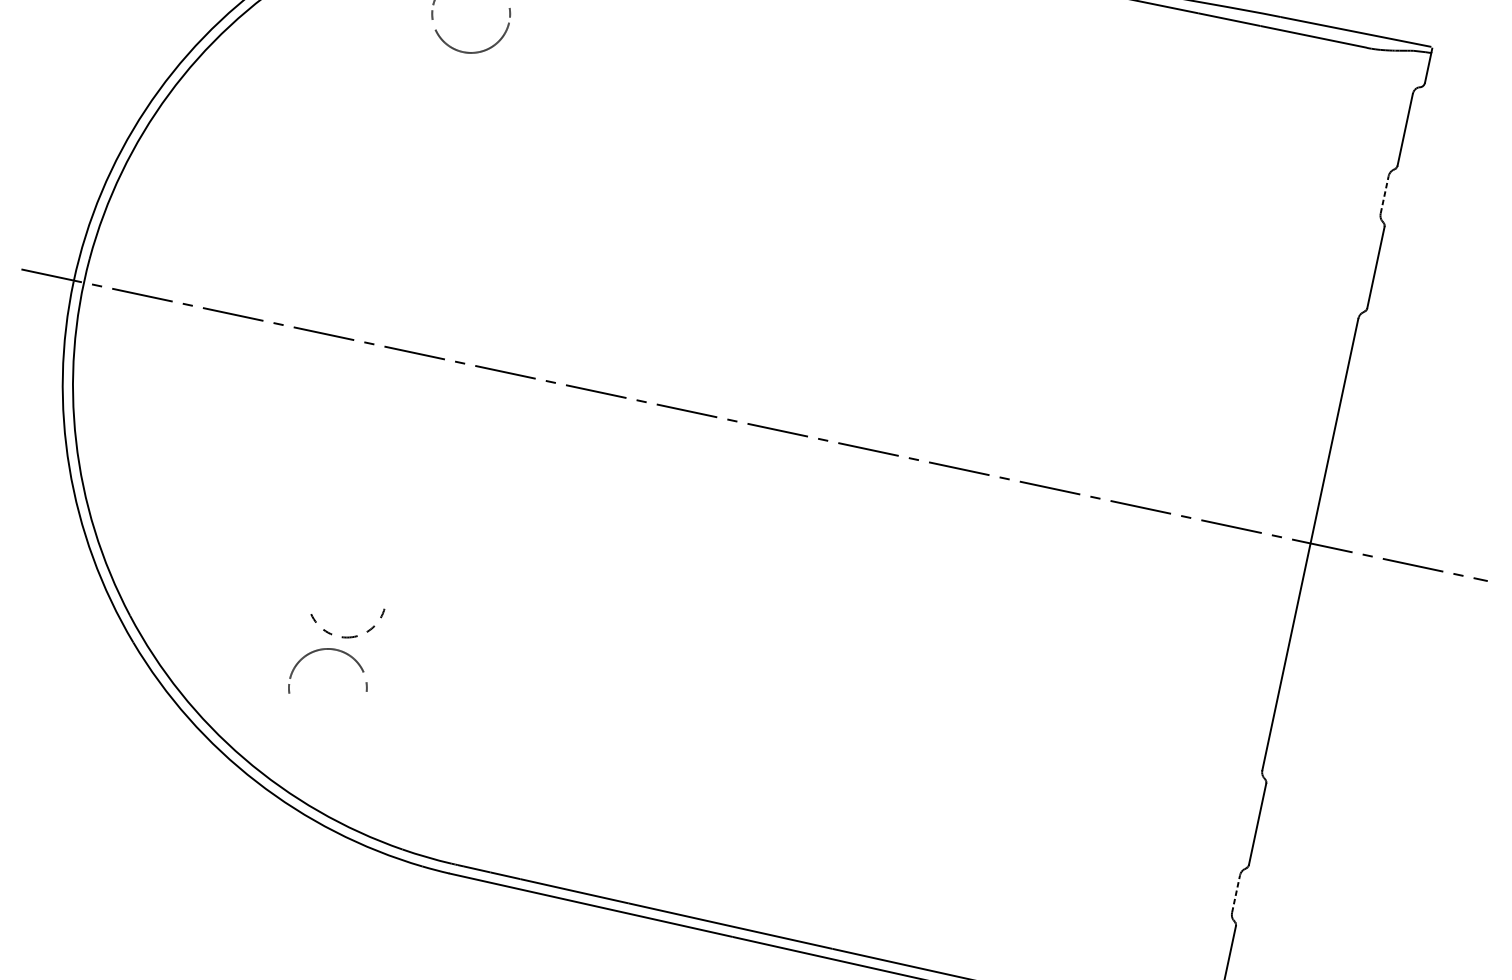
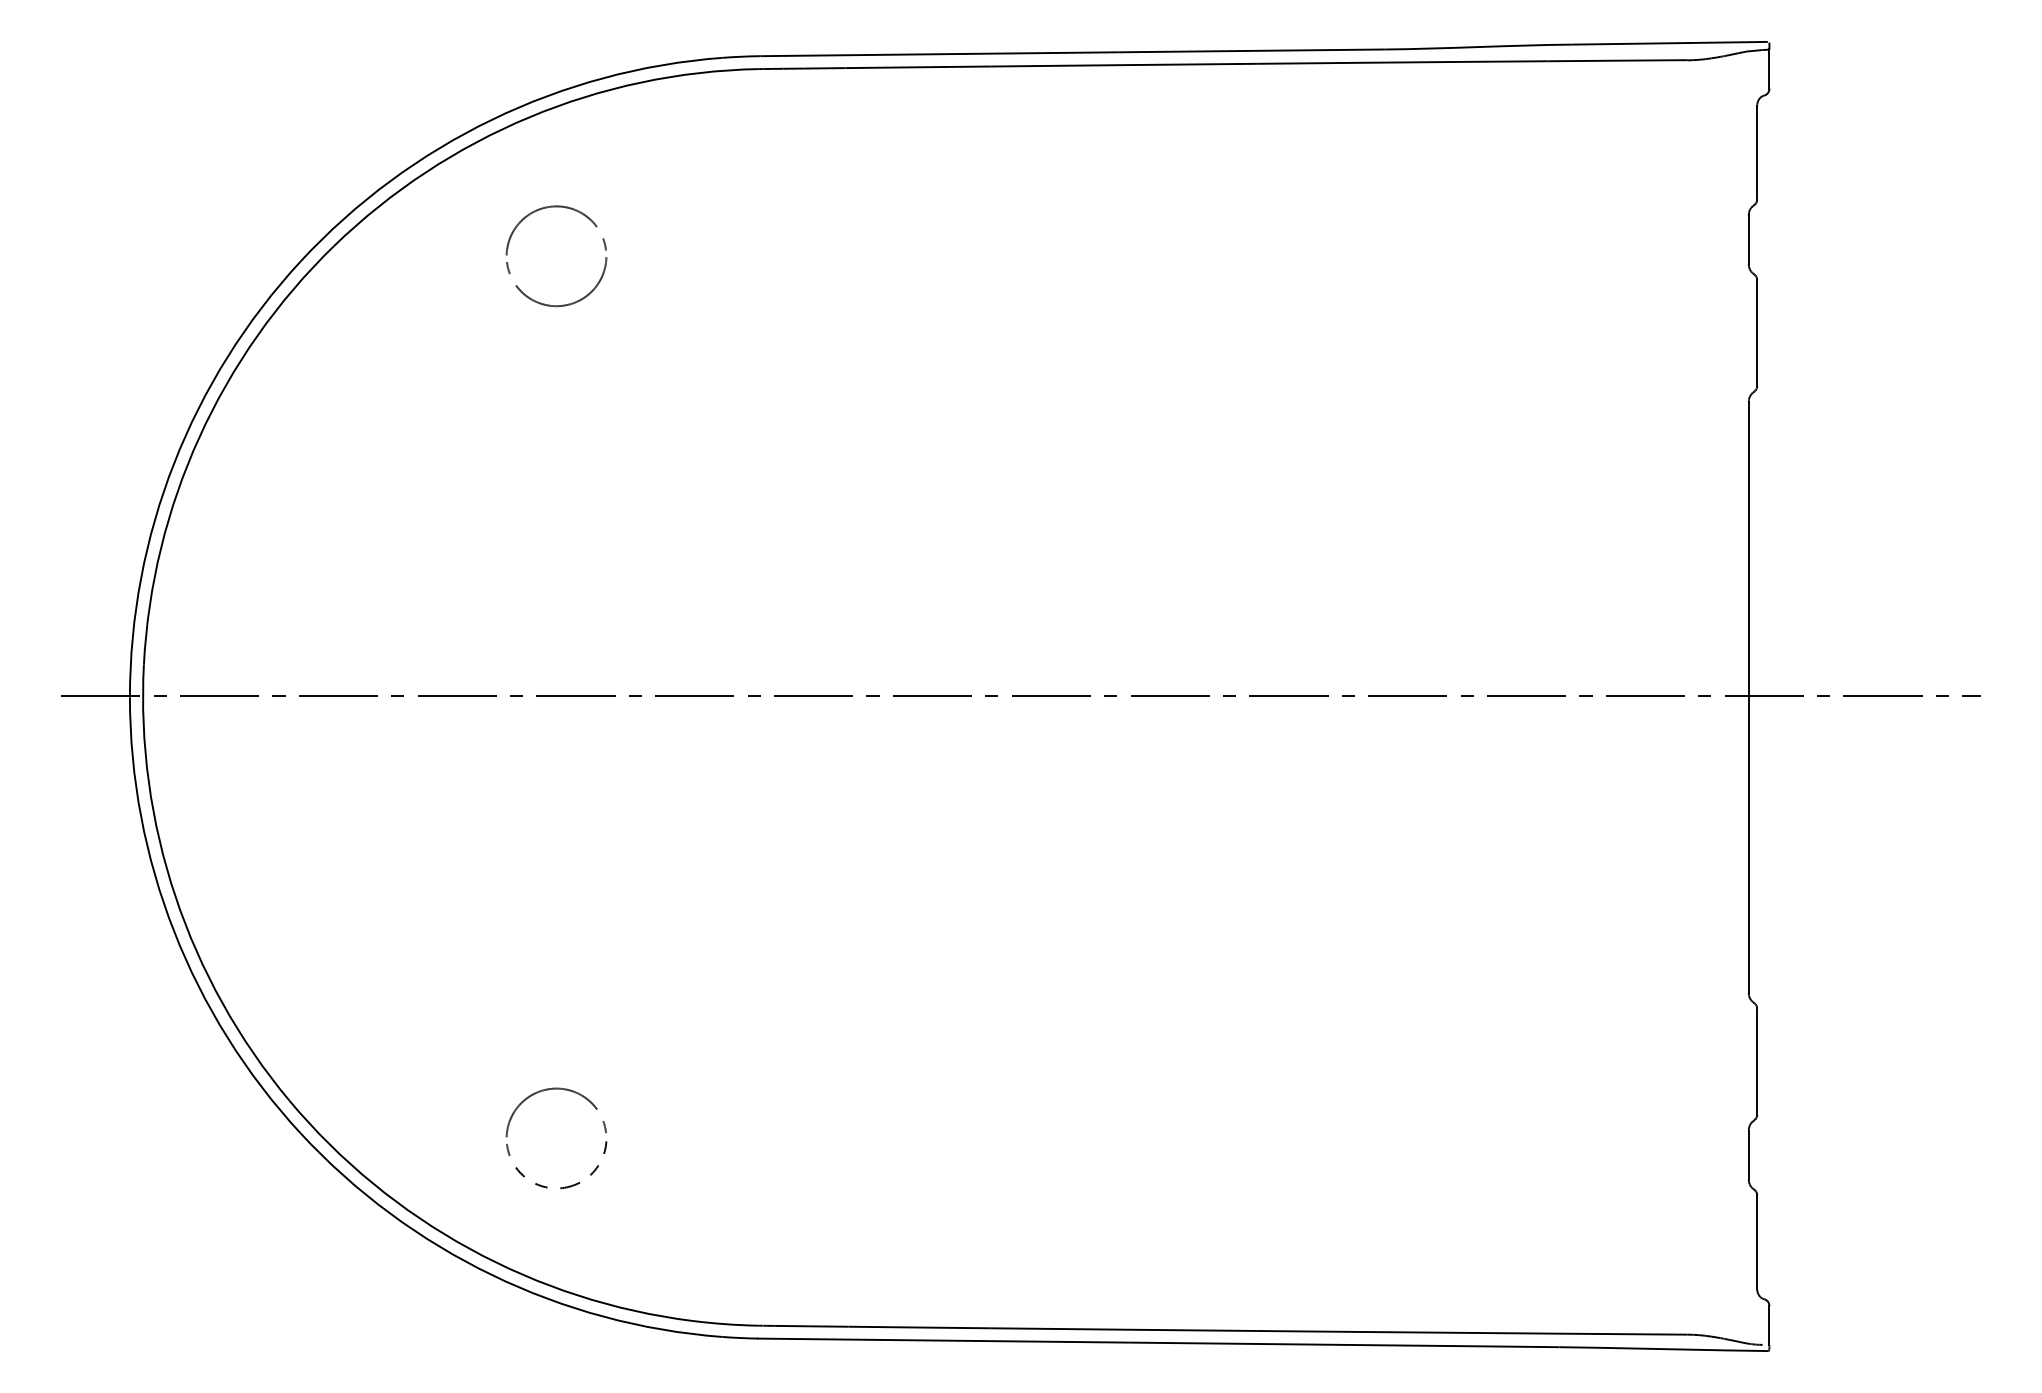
line: (1384, 194) -> (1748, 239), dashed -> solid
part: (345, 636) -> (564, 1186), moved
line: (1235, 893) -> (1748, 1154), dashed -> solid

